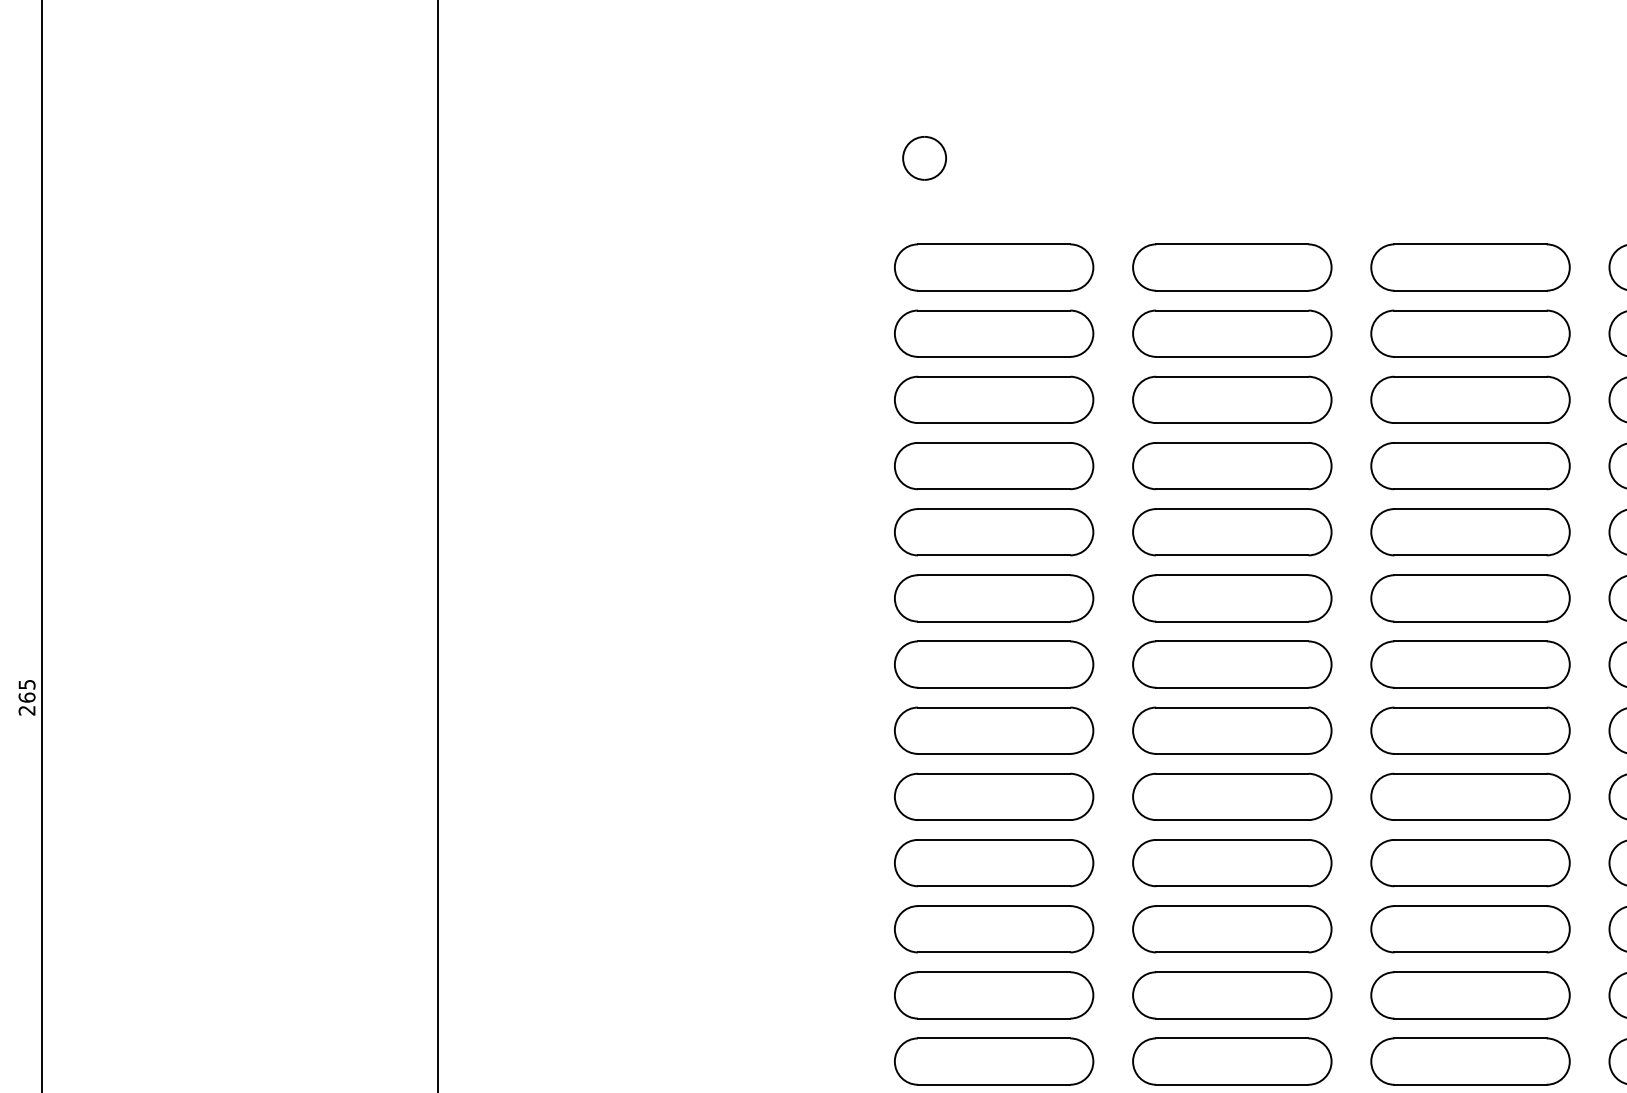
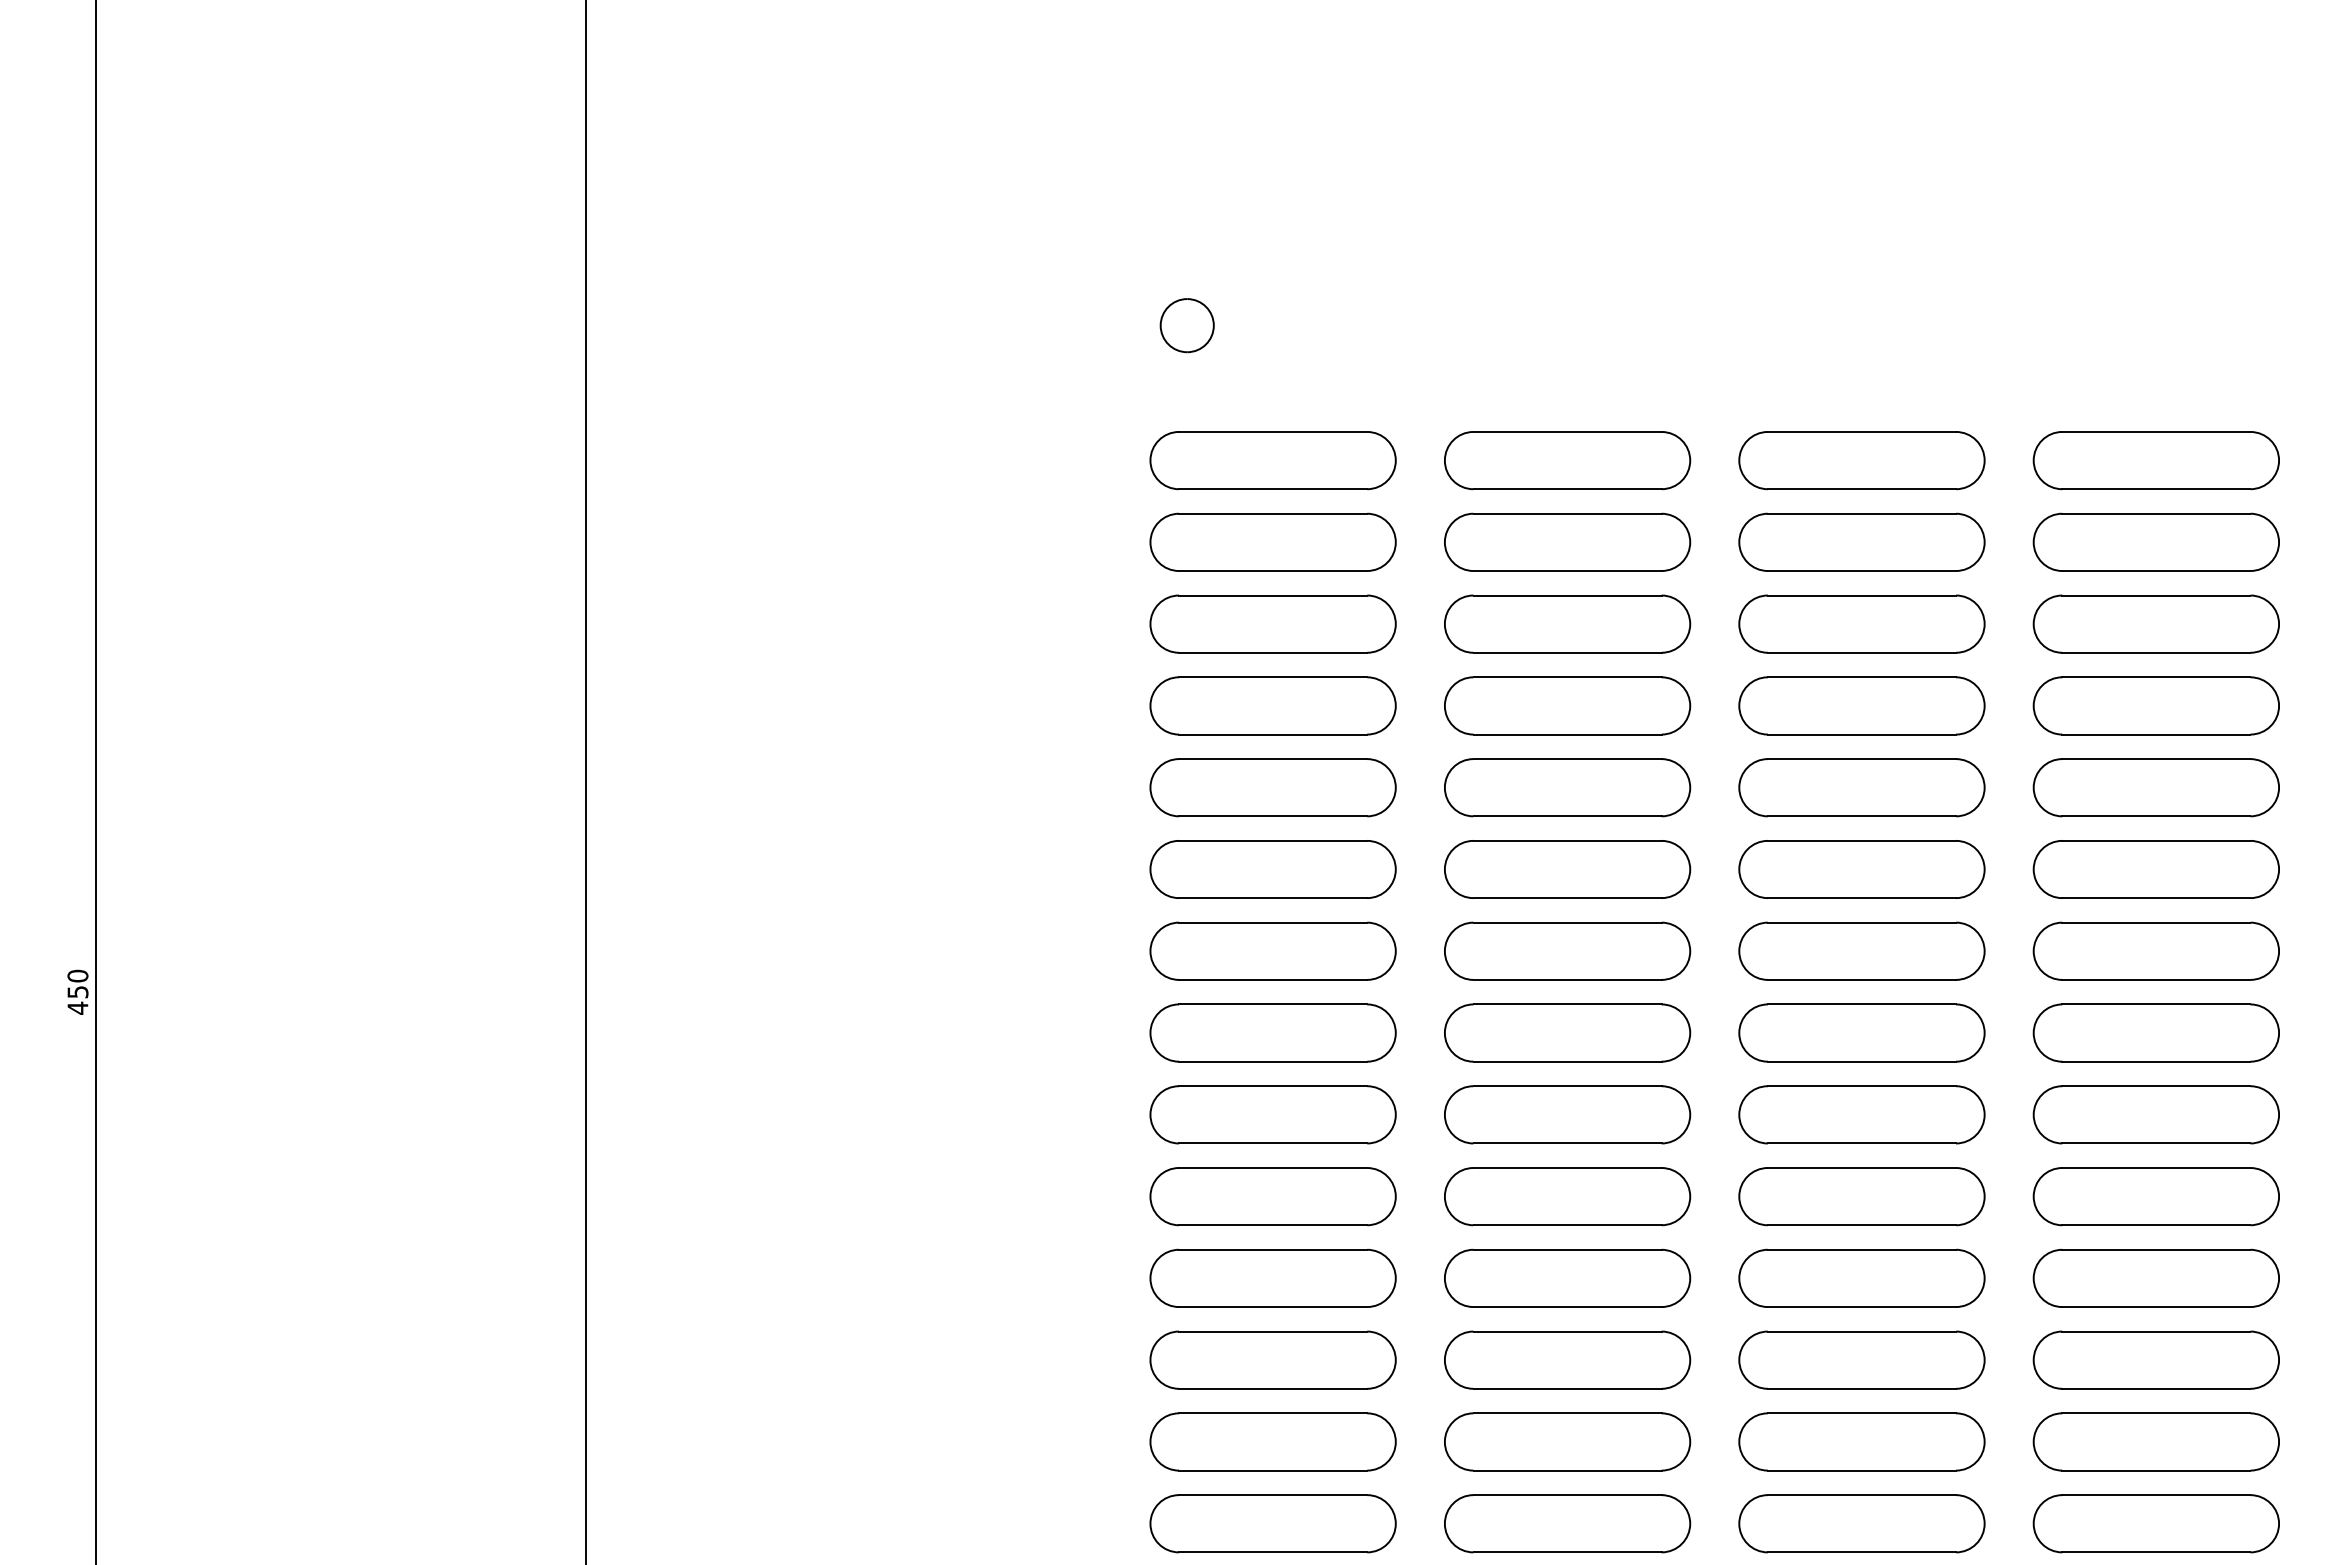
text: (26, 697) -> (77, 991), 265 -> 450

